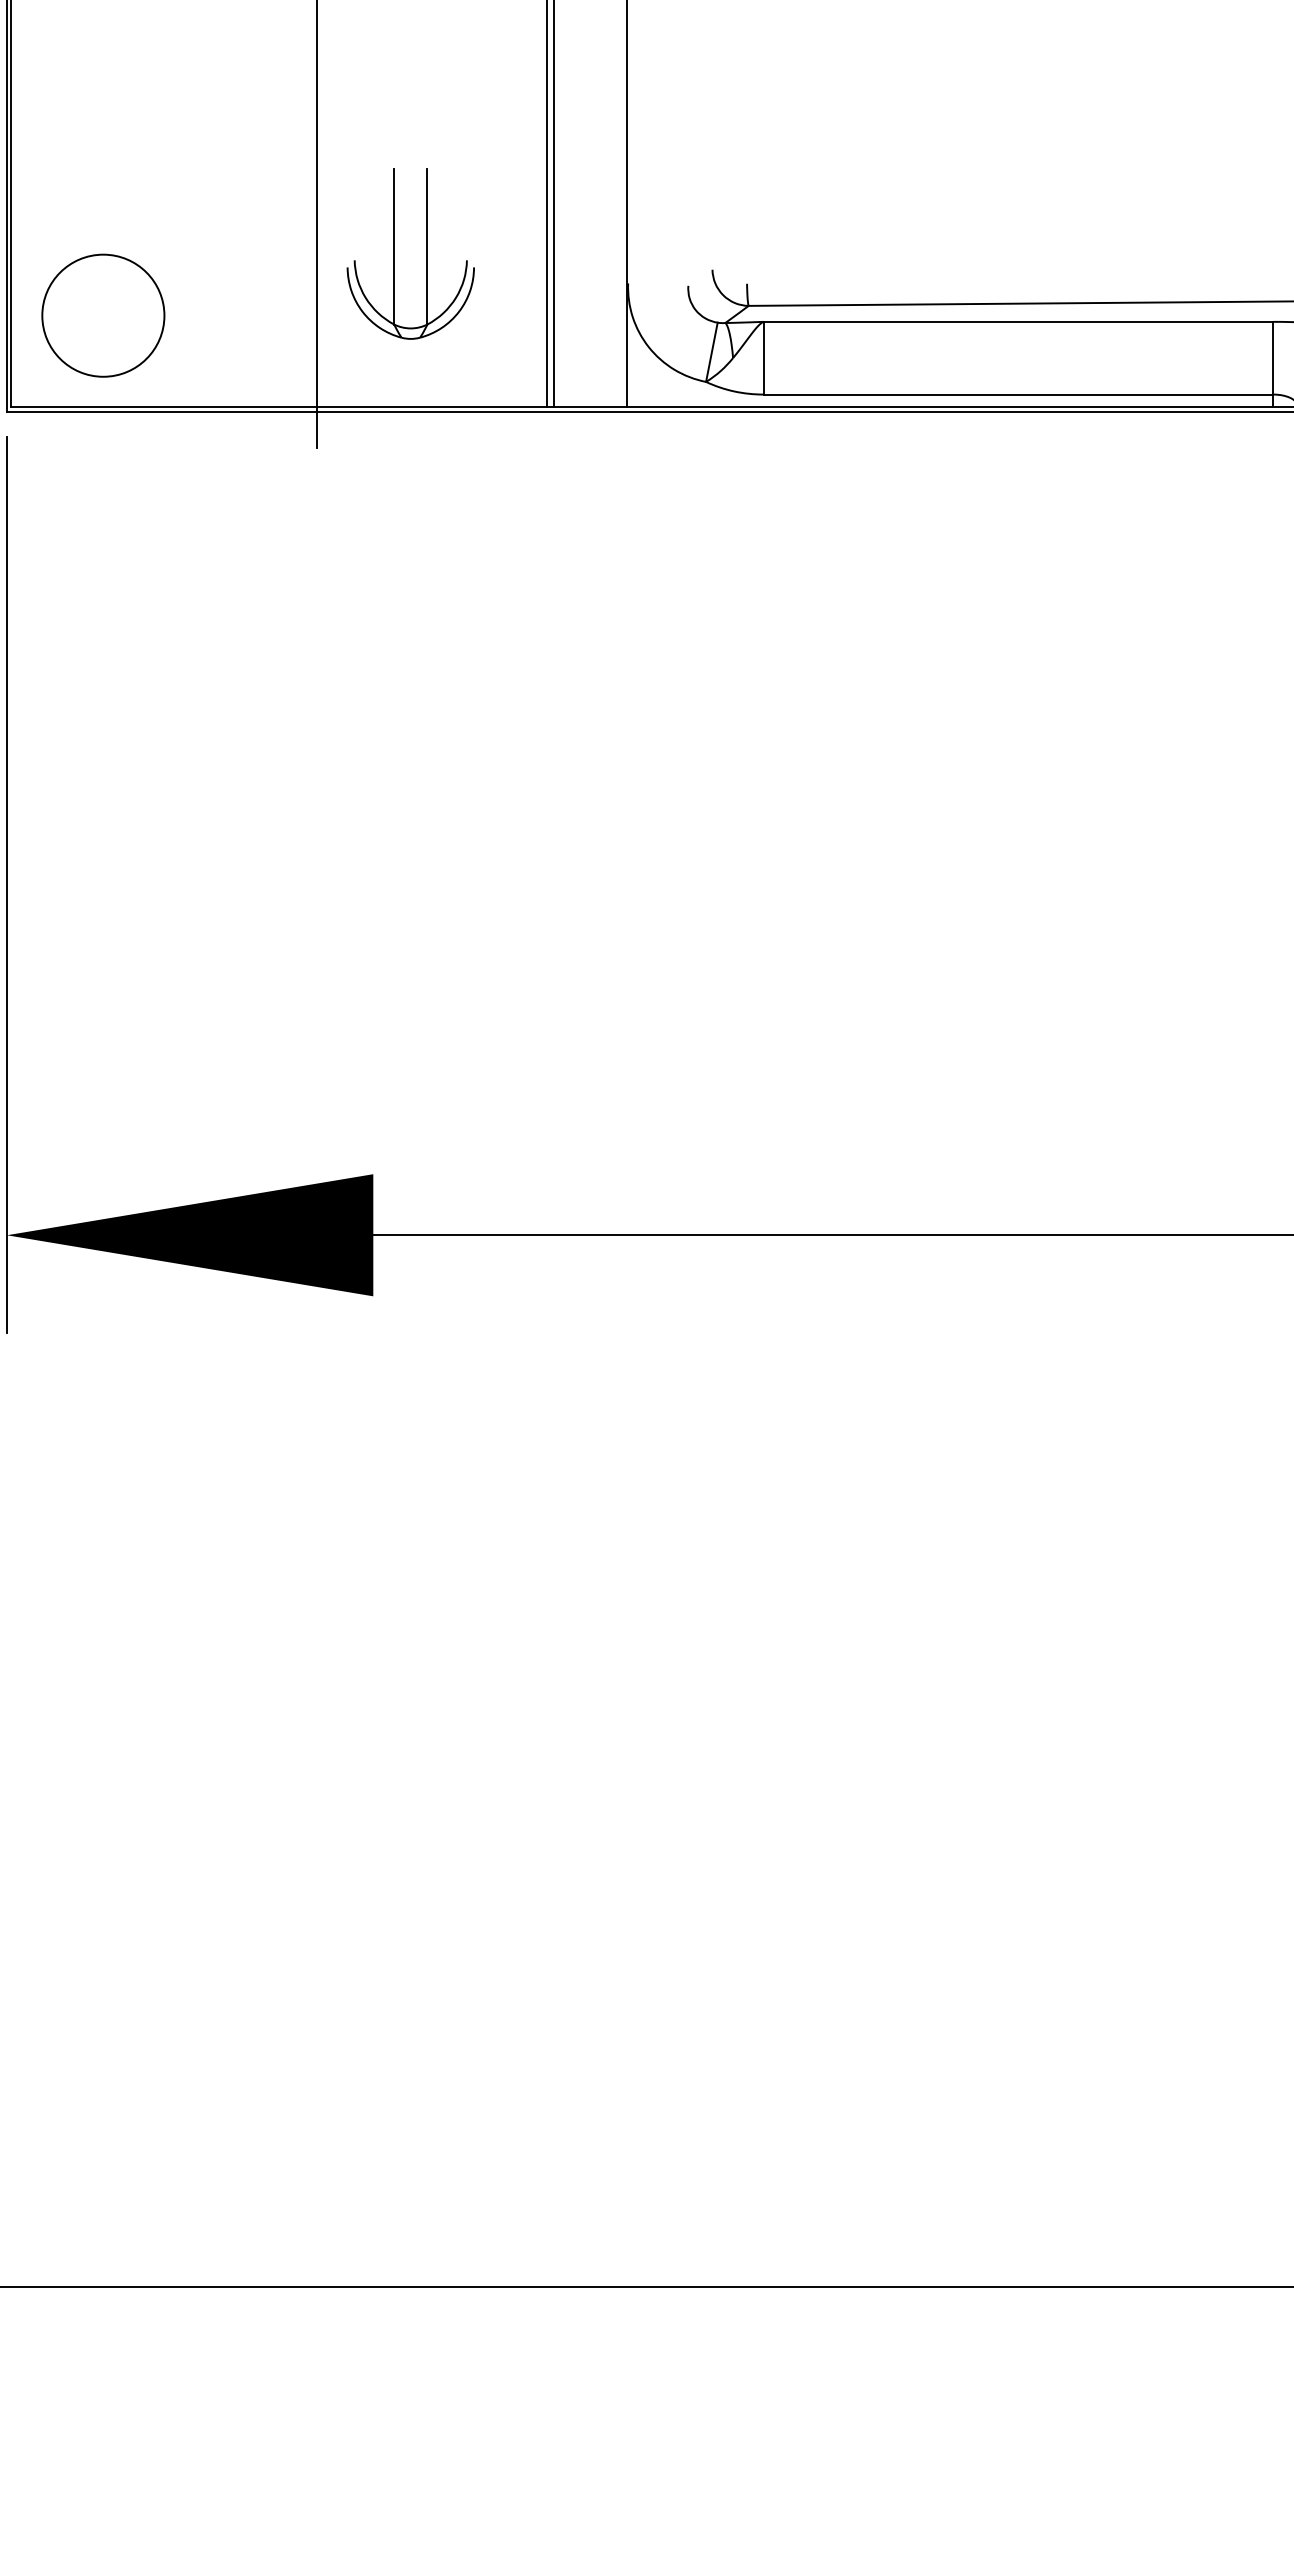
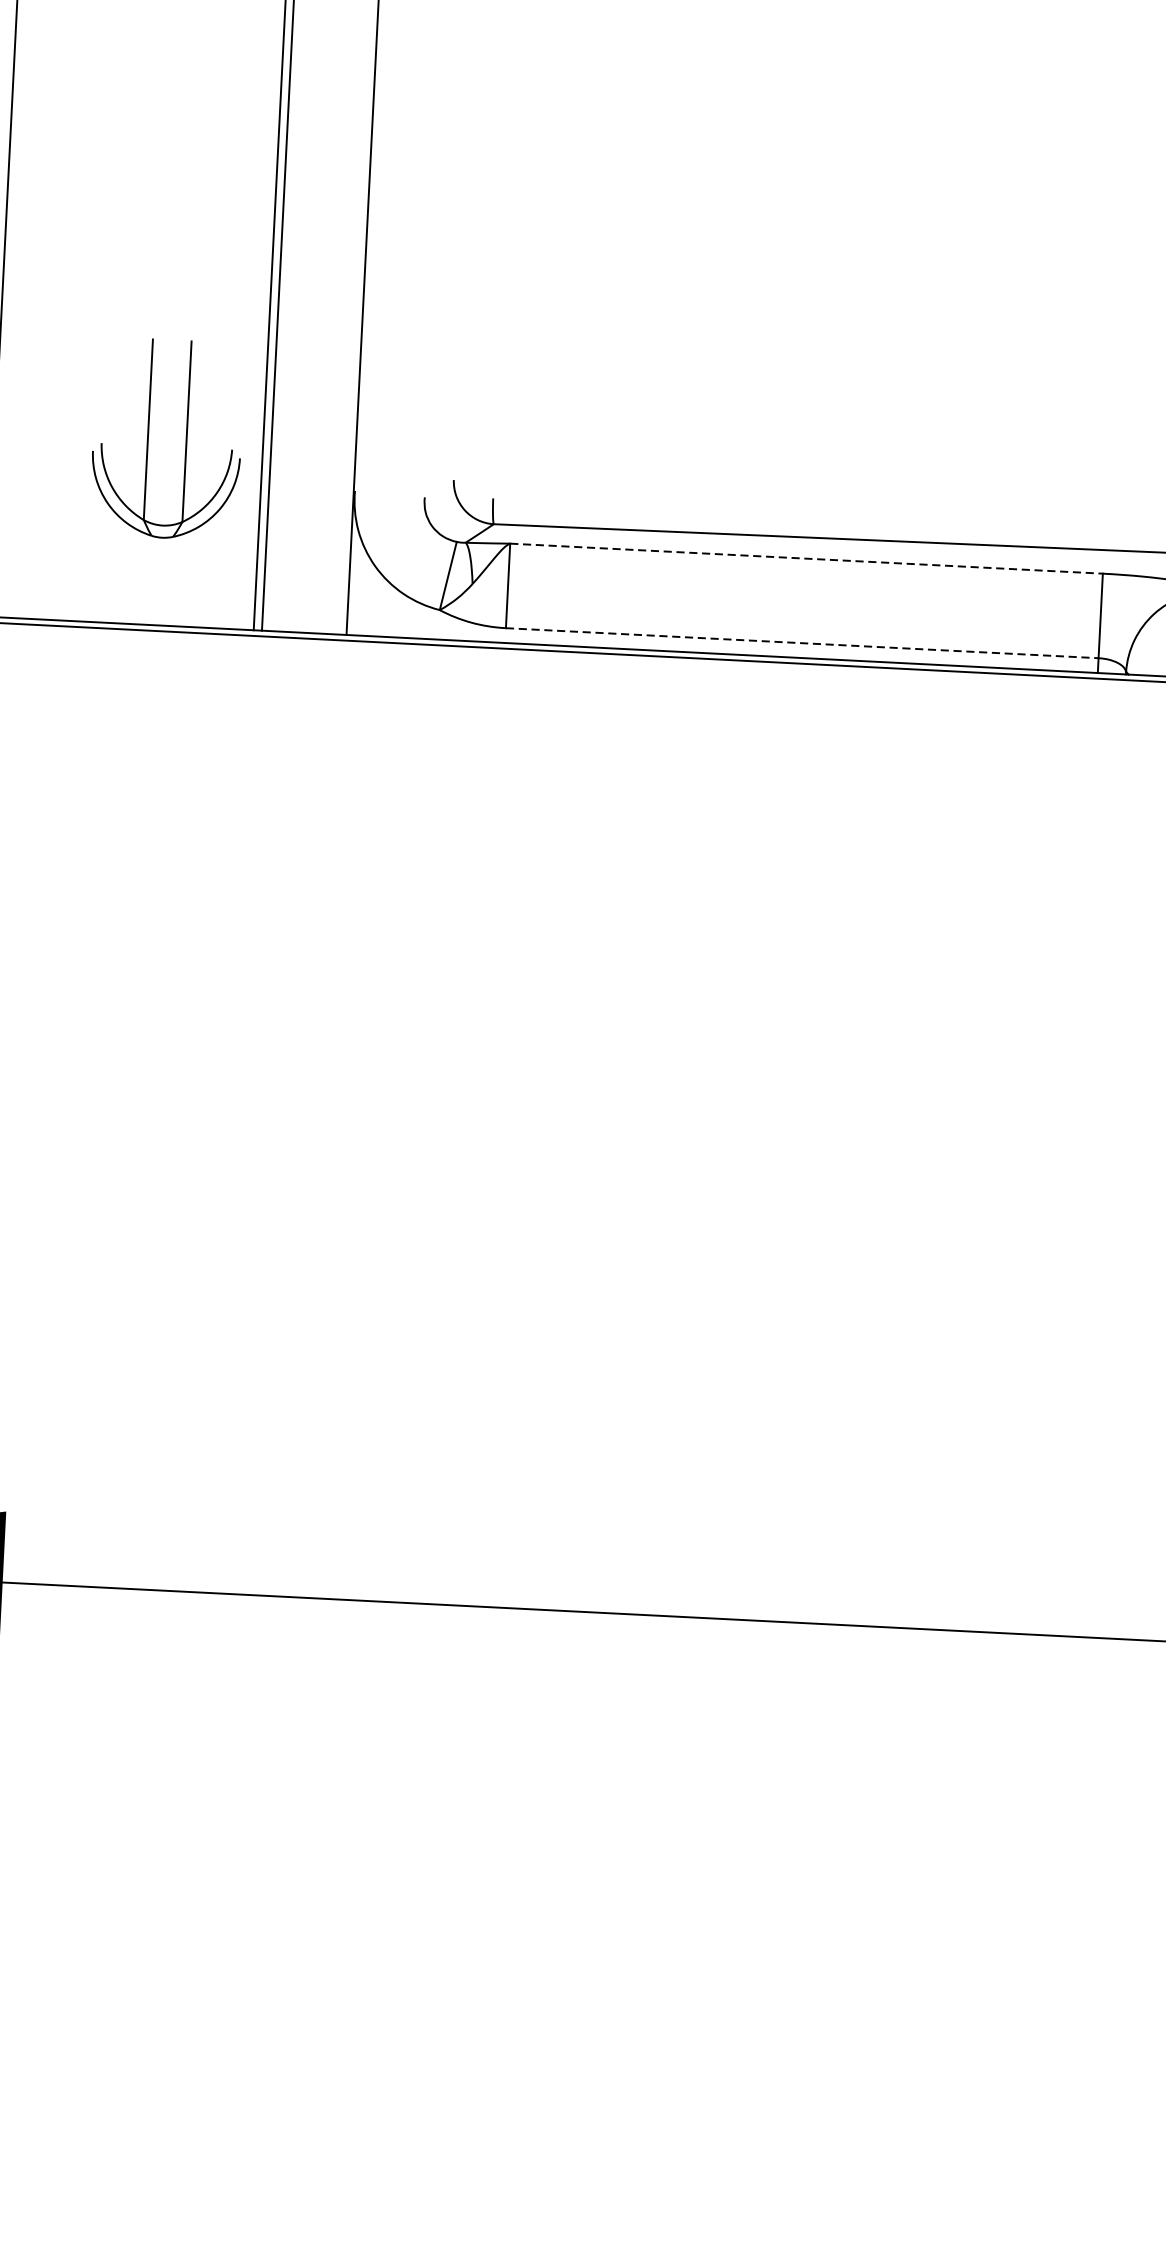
part: (394, 253) -> (148, 437), moved
line: (1018, 321) -> (806, 558), solid -> dashed
line: (1018, 394) -> (802, 643), solid -> dashed

